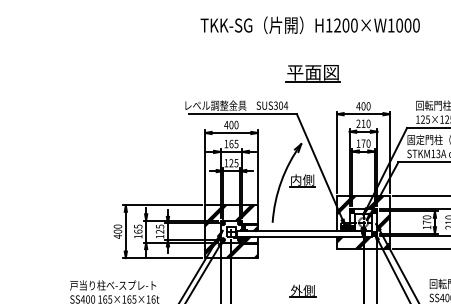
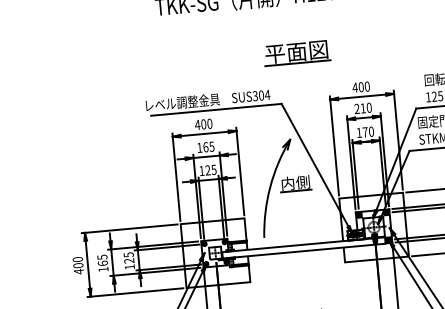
hatch: (363, 222) -> (374, 227), removed
hatch: (231, 231) -> (215, 252), removed

